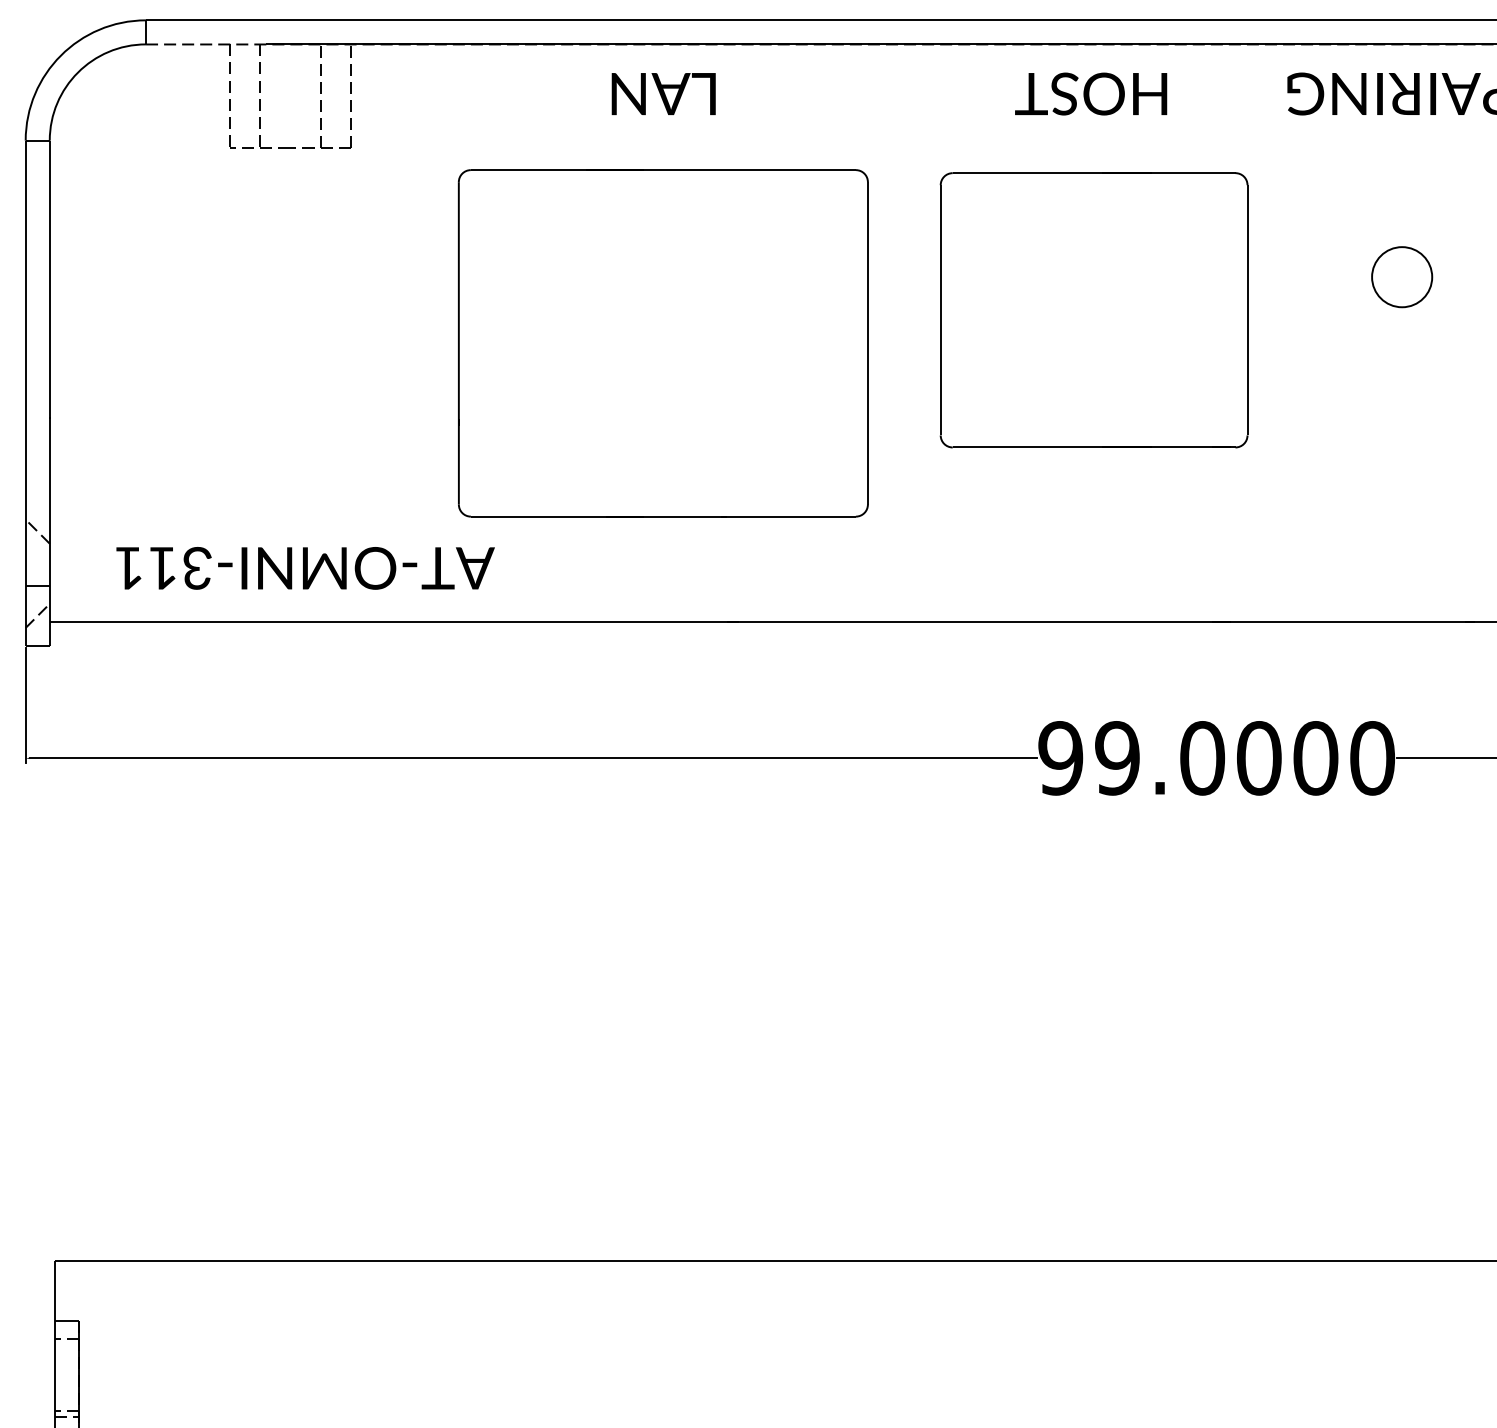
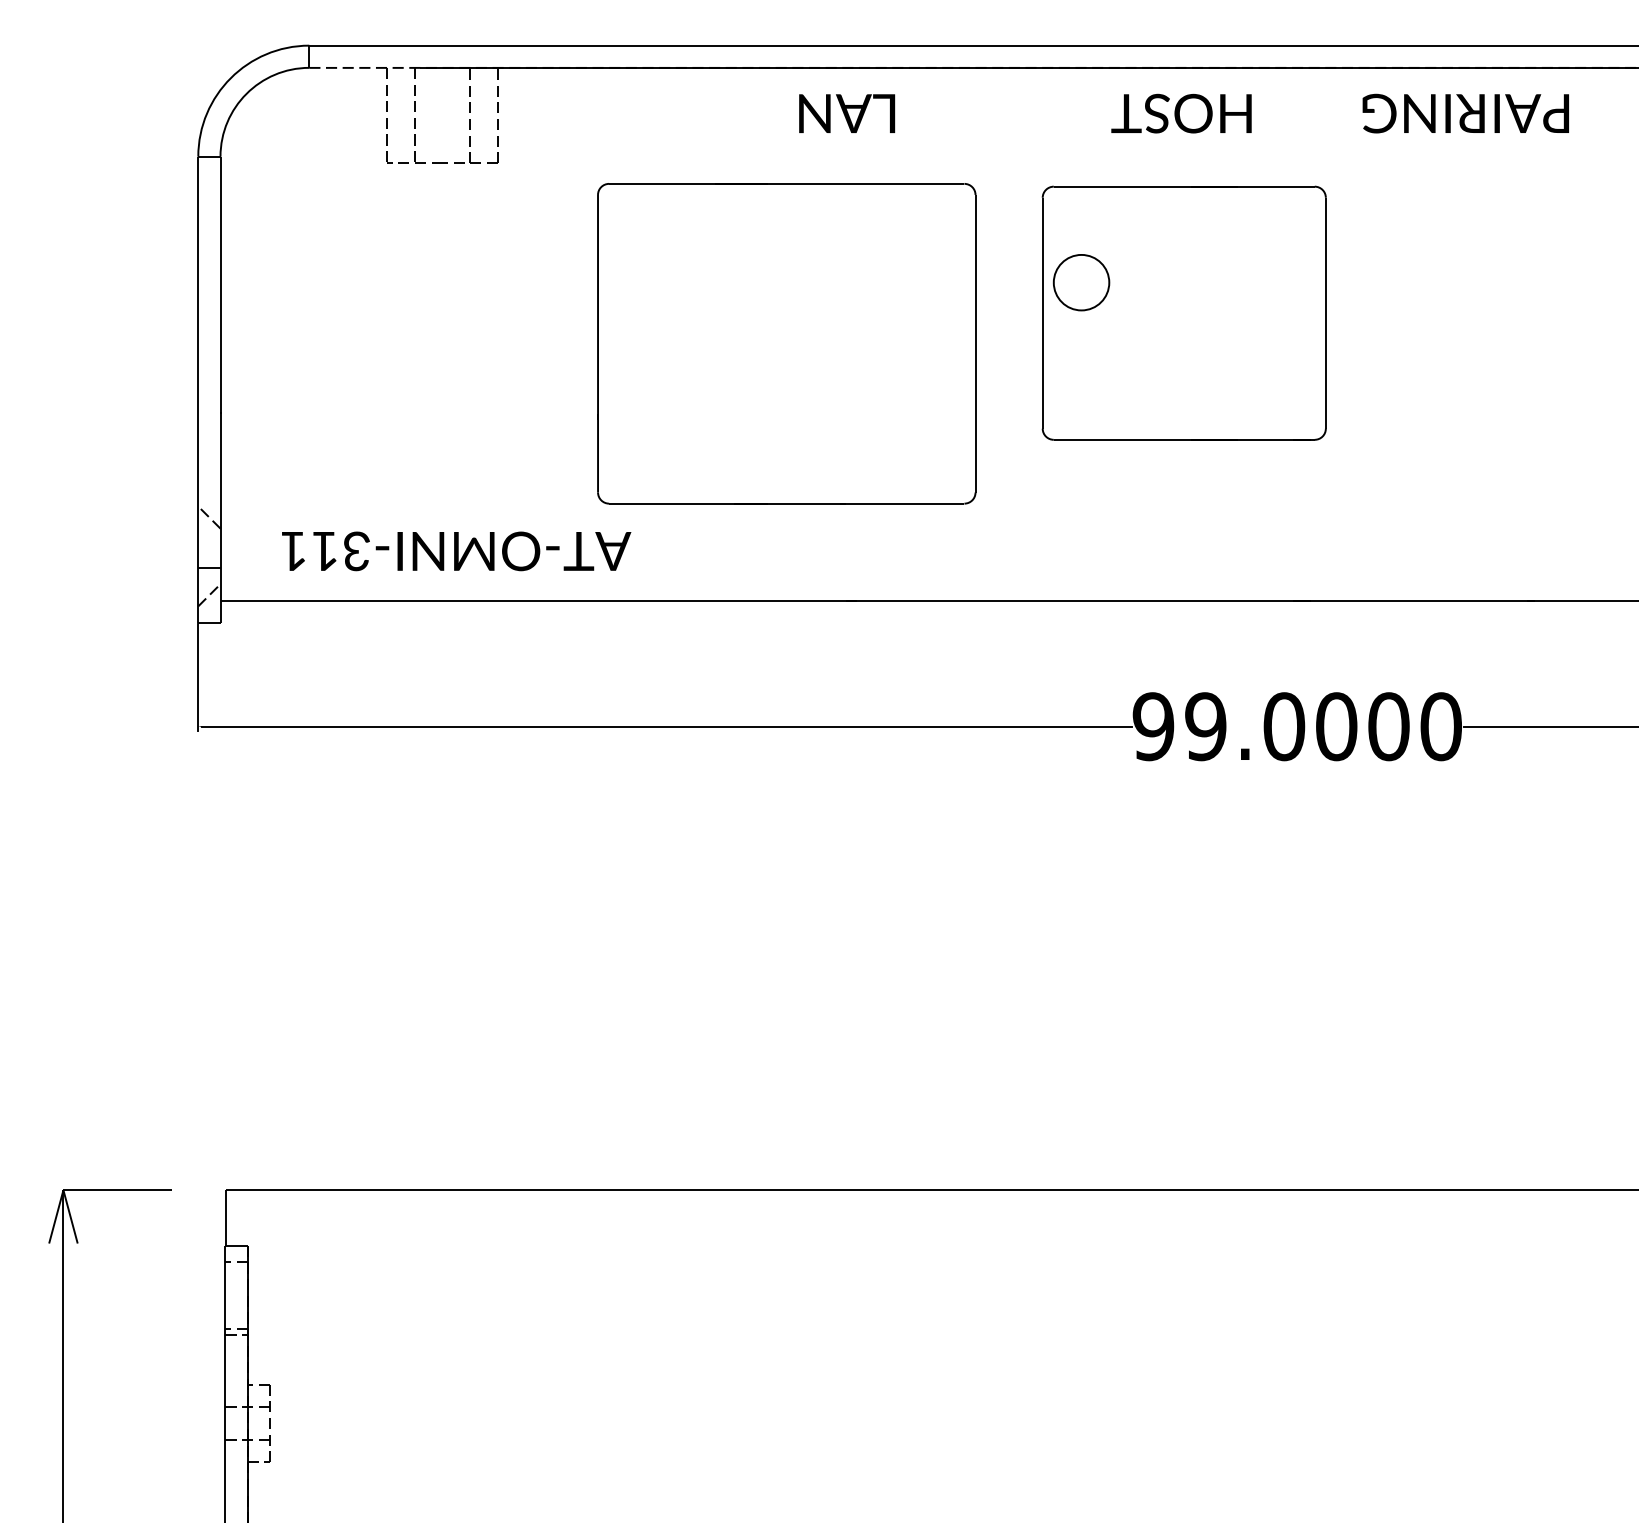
text: (664, 93) -> (847, 113), moved
part: (1402, 276) -> (1081, 282), moved

